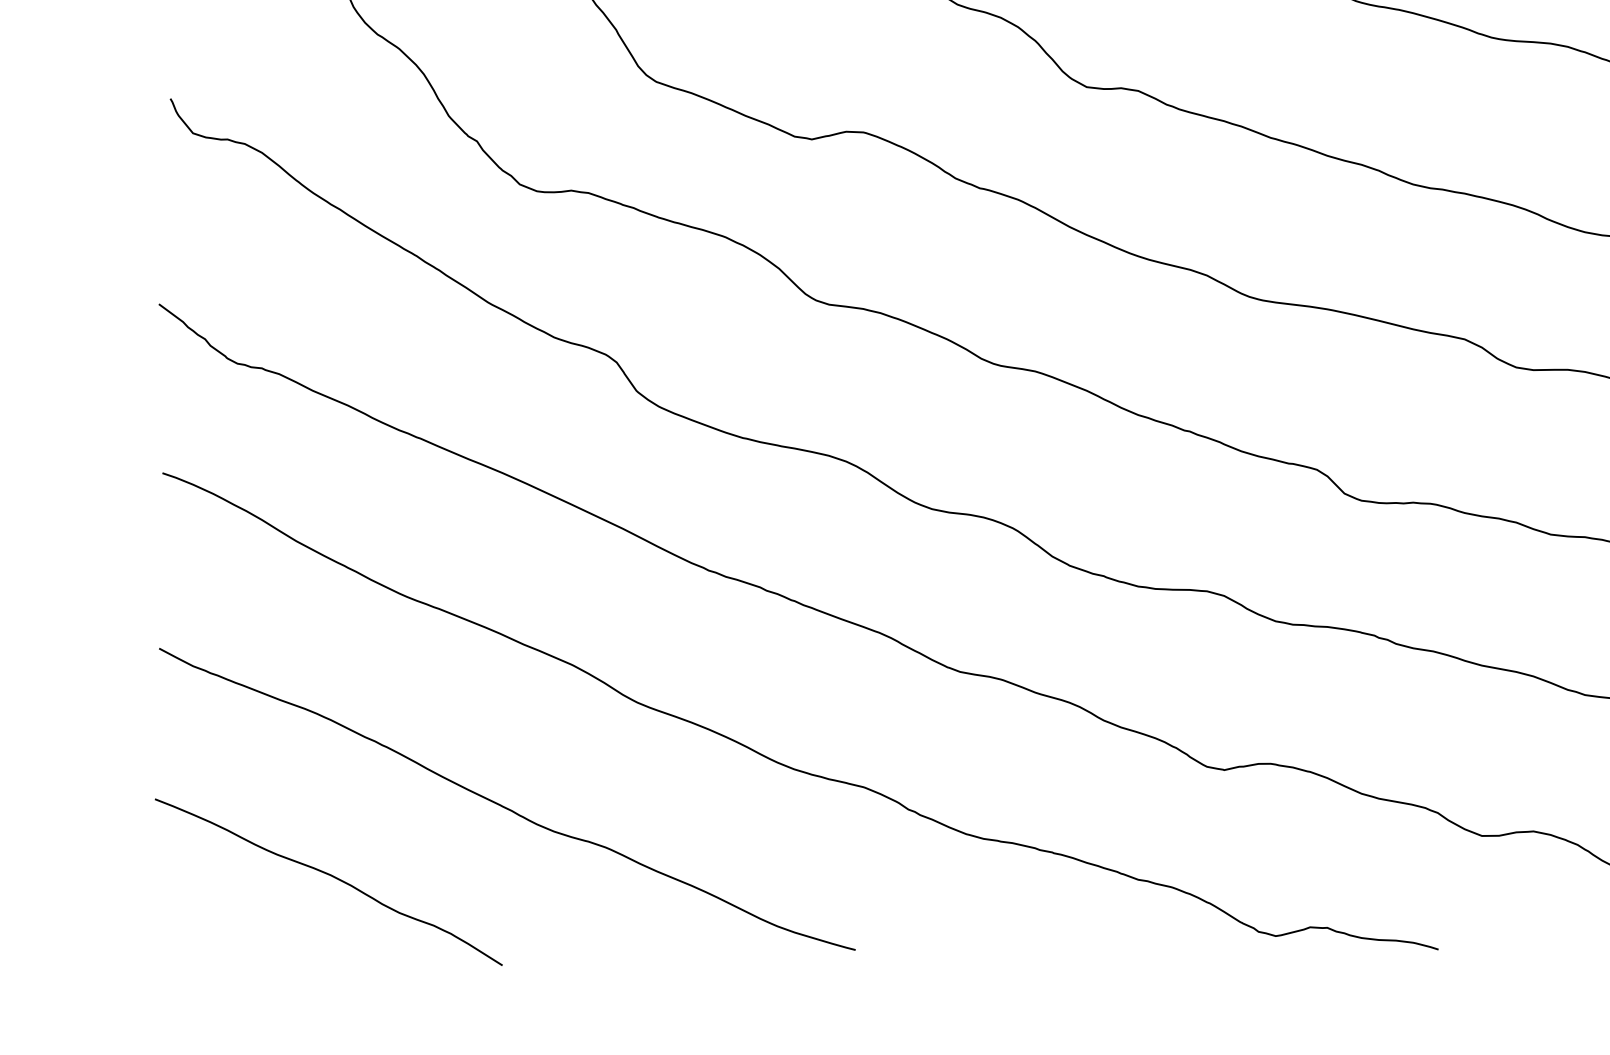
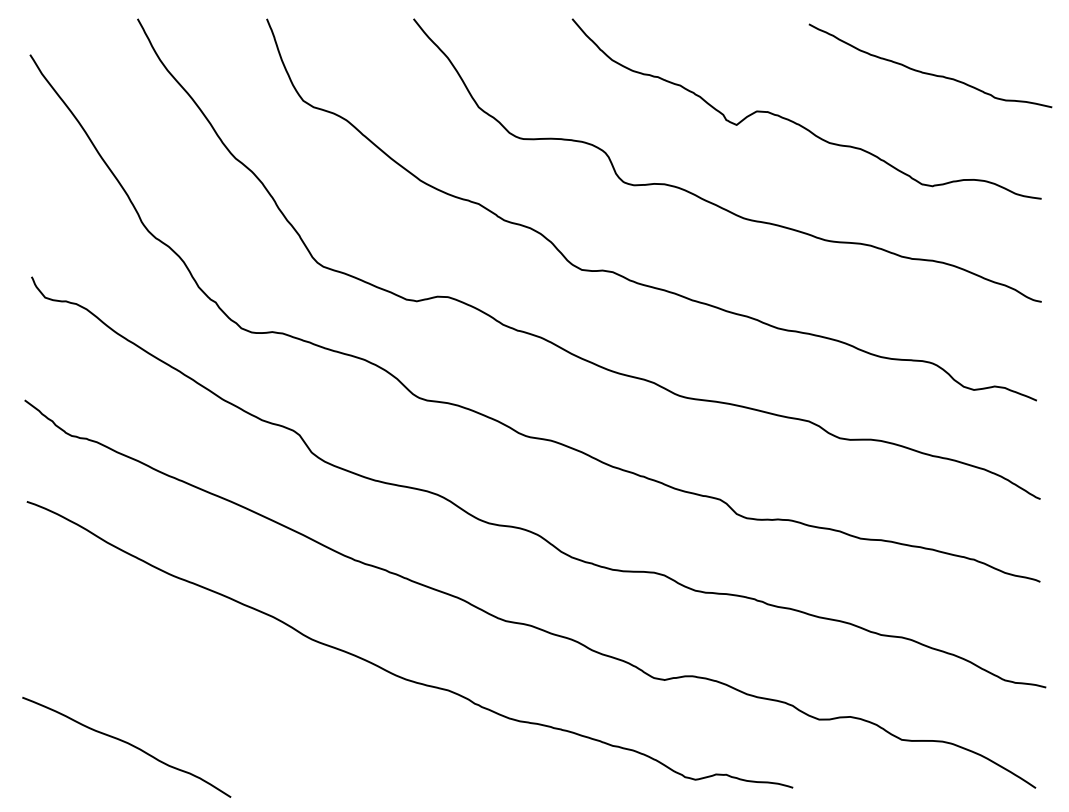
curve: (504, 805) -> (232, 701), removed

